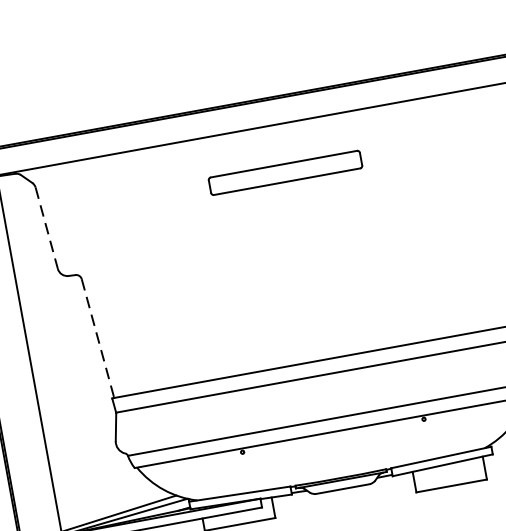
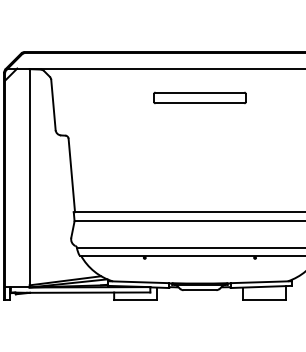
line: (46, 229) -> (53, 105), dashed -> solid
line: (97, 338) -> (71, 175), dashed -> solid

